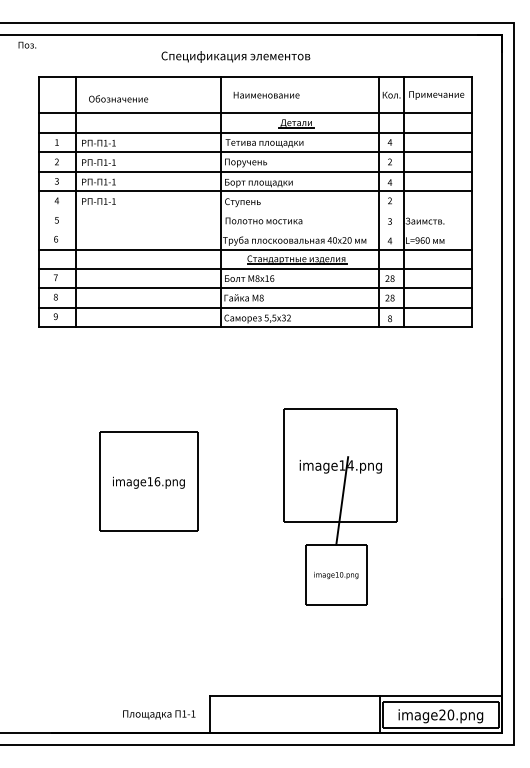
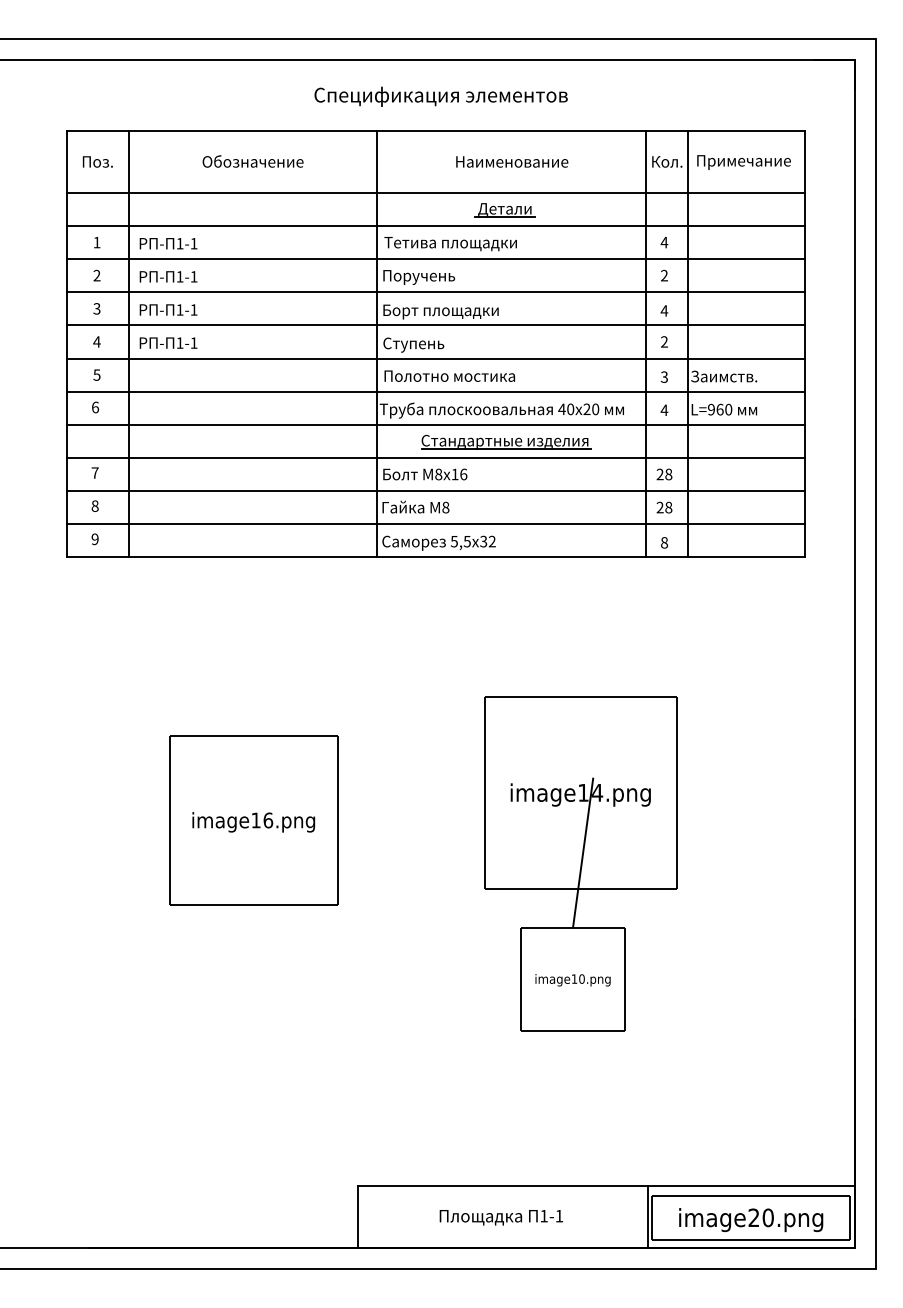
text: (27, 44) -> (97, 160), moved
text: (235, 56) -> (440, 96), moved
text: (266, 95) -> (511, 162), moved
text: (118, 98) -> (253, 160), moved
line: (255, 210) -> (435, 358), added
line: (255, 230) -> (435, 392), added
text: (159, 714) -> (501, 1217), moved

